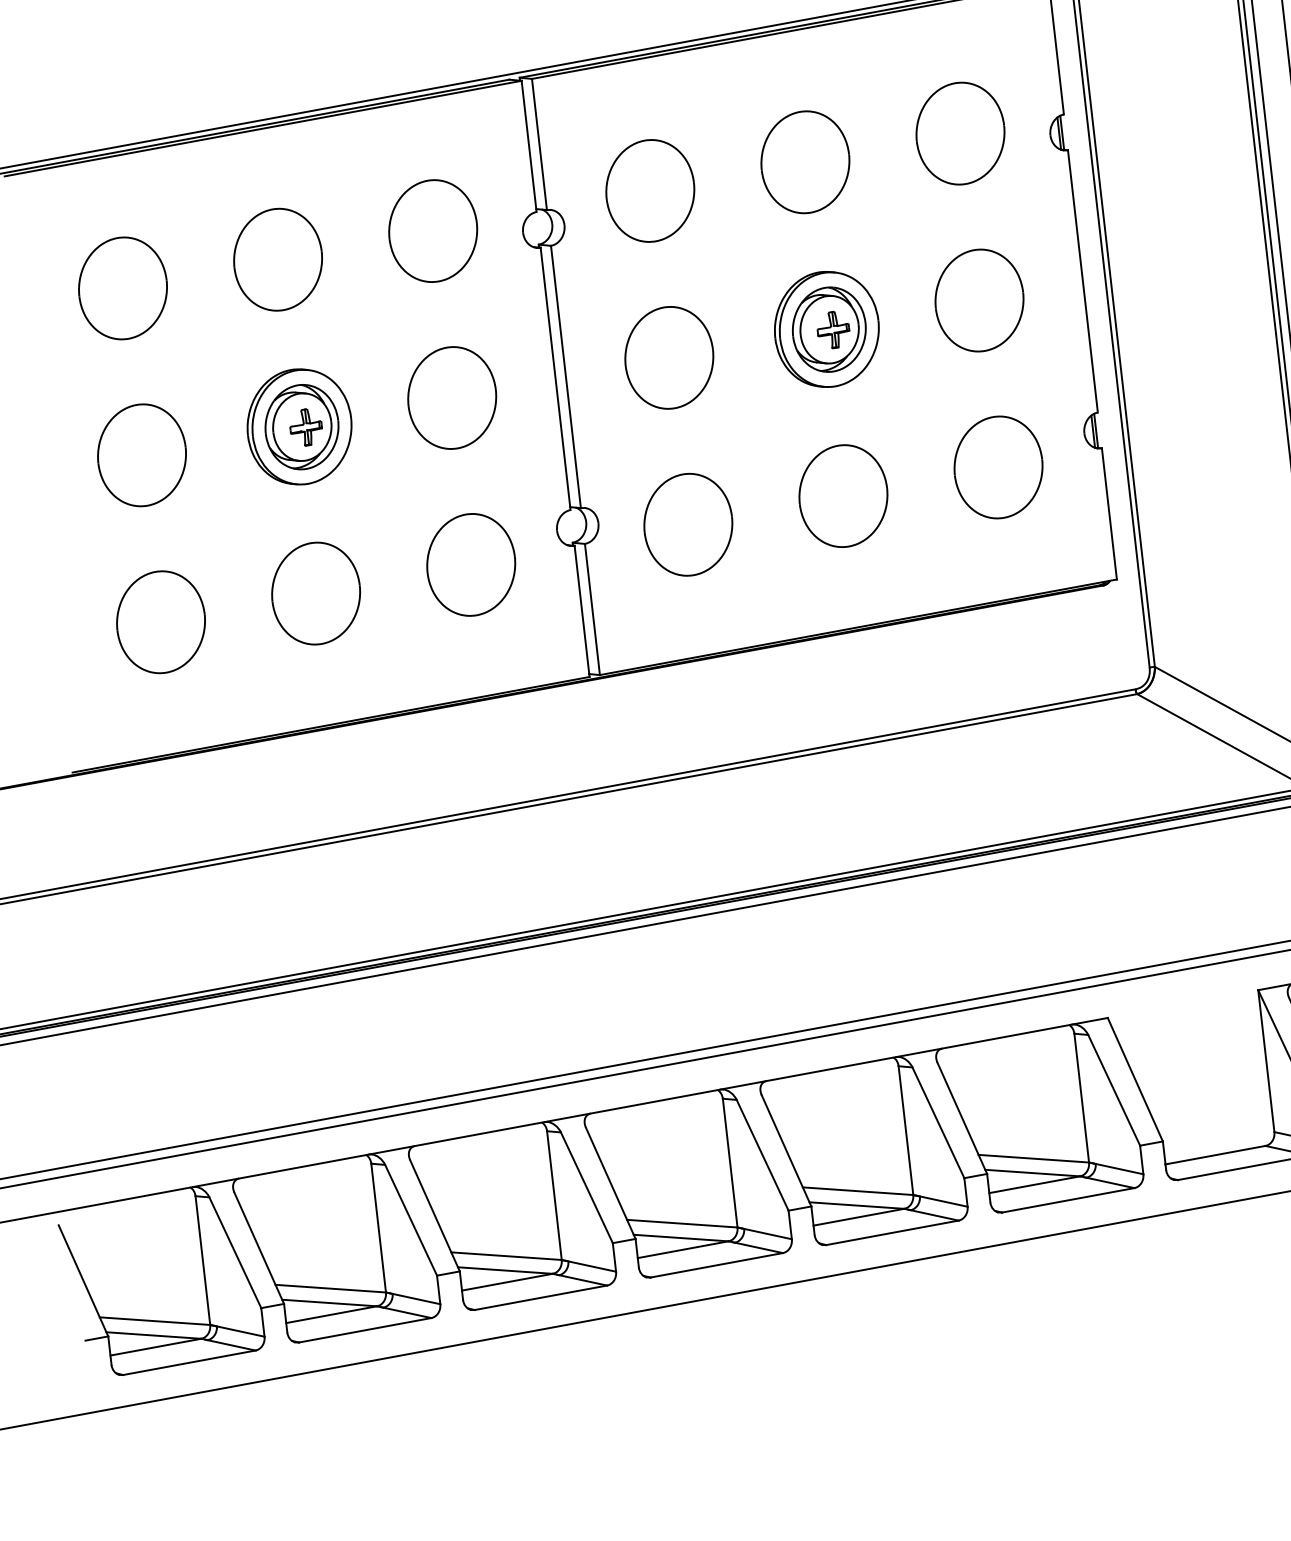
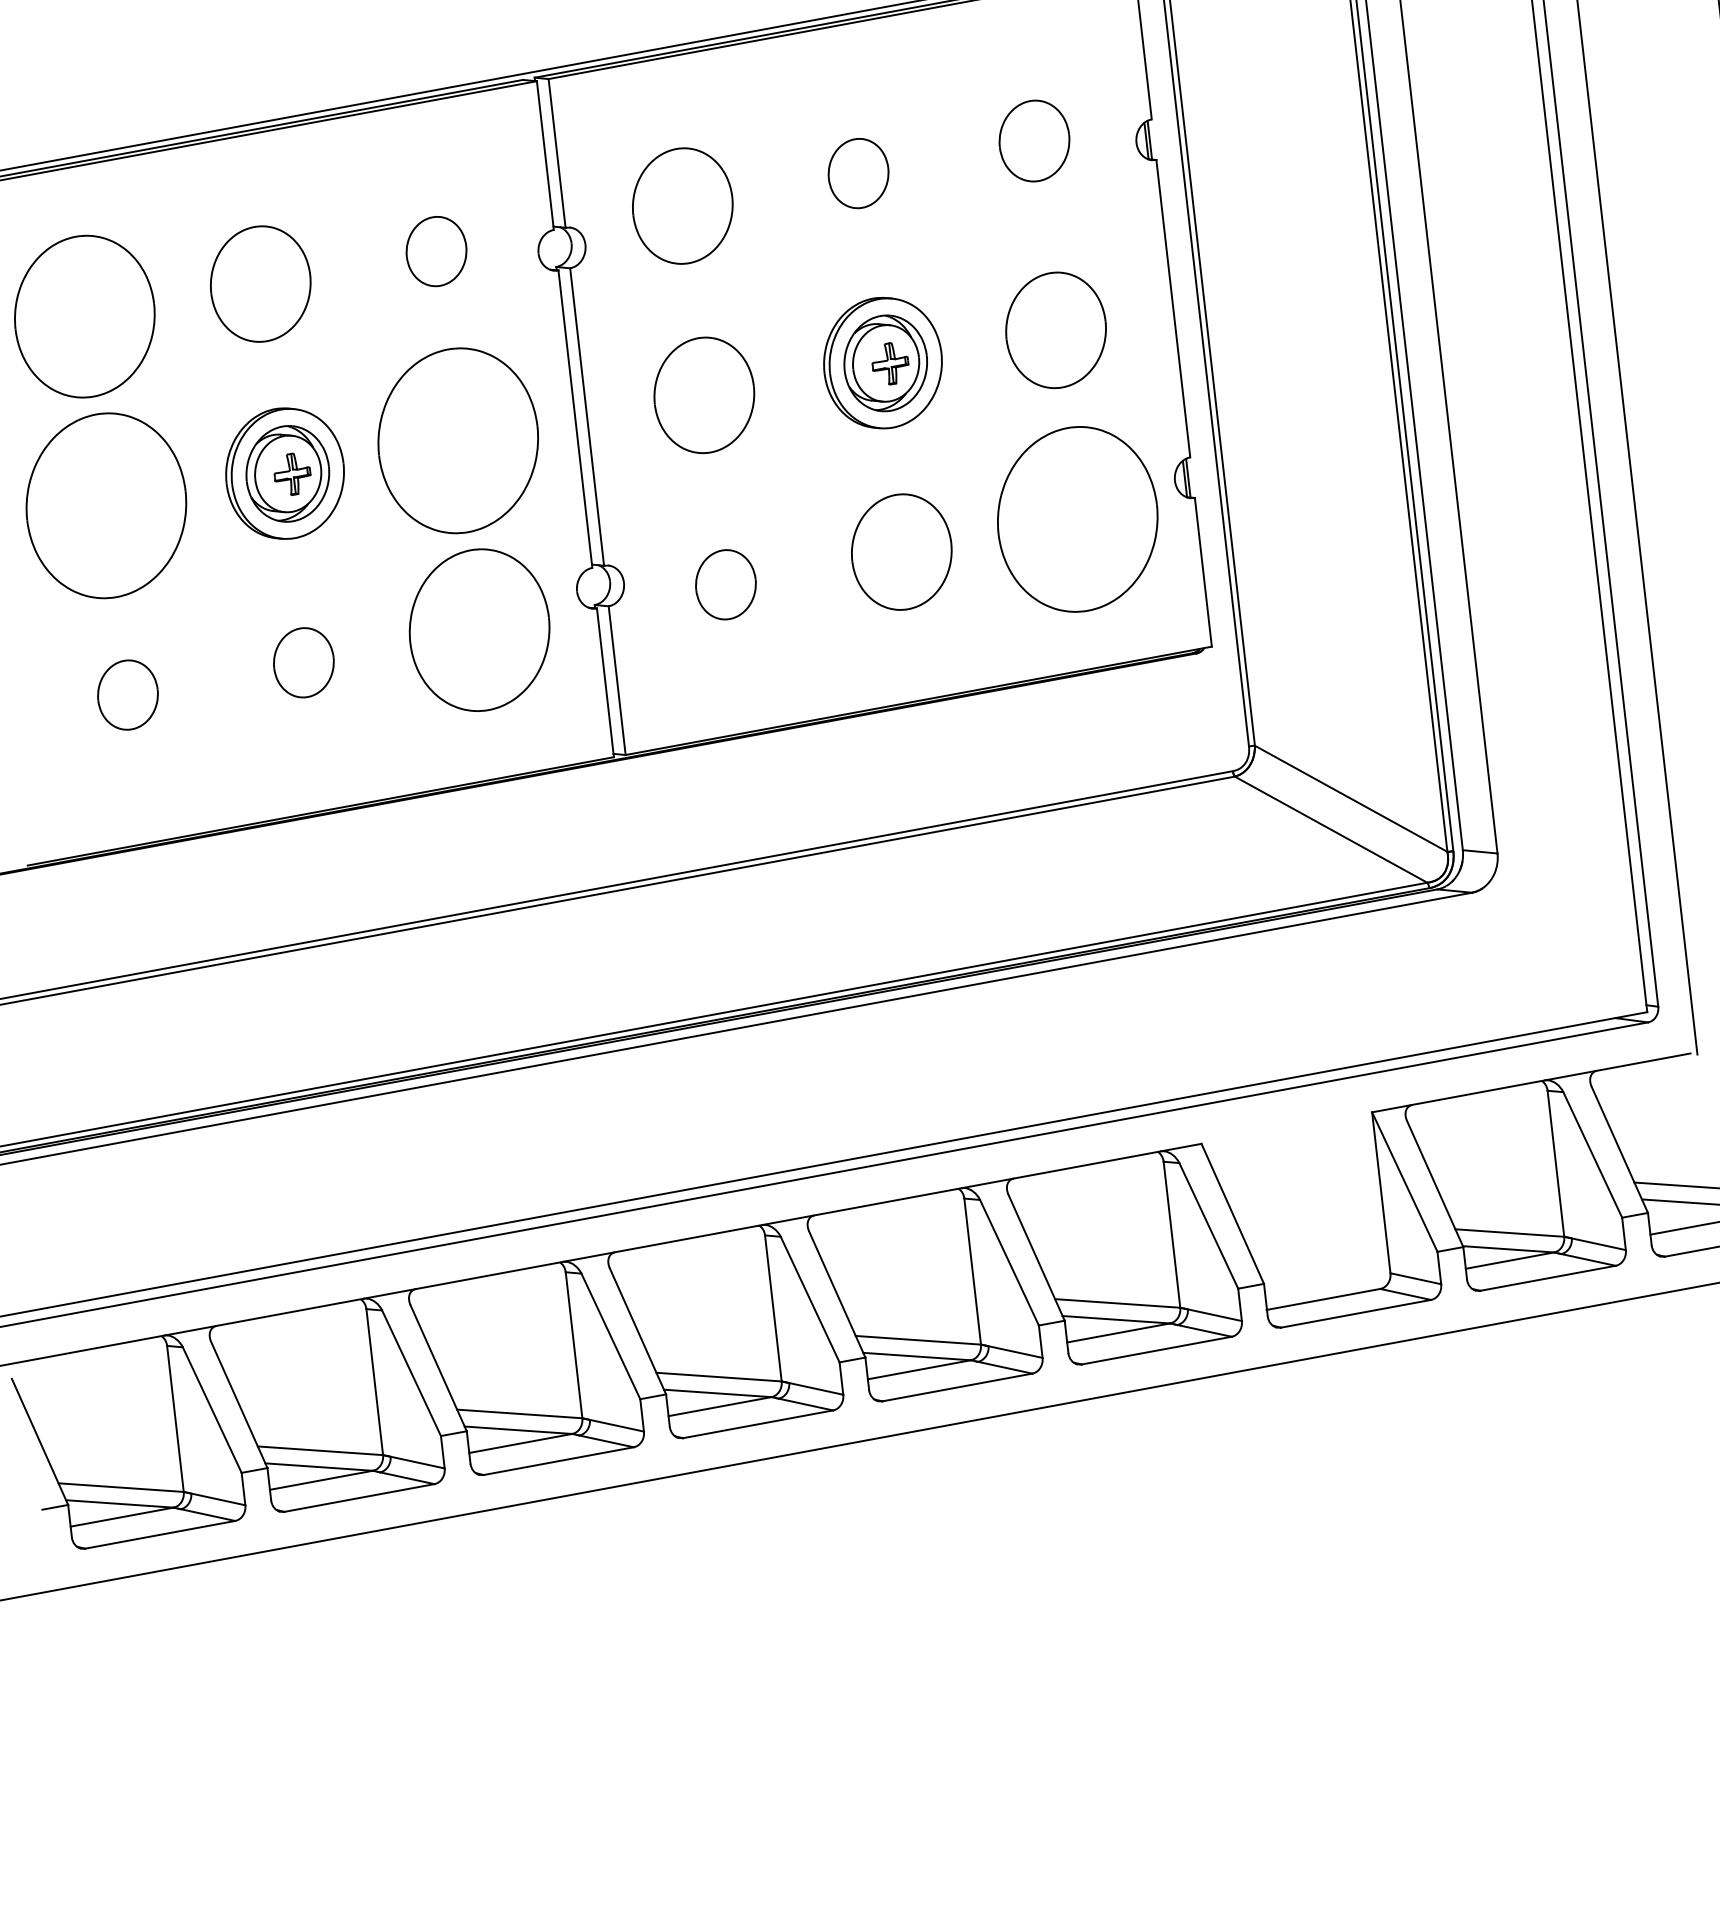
part: (960, 133) -> (1034, 140), size x0.7
part: (805, 162) -> (858, 173), size x0.6
part: (433, 231) -> (436, 251), size x0.6
part: (122, 288) -> (84, 316), size x1.4
part: (451, 397) -> (457, 440), size x1.6
part: (142, 455) -> (106, 505), size x1.6
part: (998, 467) -> (1077, 519), size x1.6
part: (687, 524) -> (725, 584), size x0.6
part: (471, 564) -> (479, 629), size x1.4
part: (315, 593) -> (303, 662), size x0.6
part: (160, 621) -> (127, 694), size x0.6

